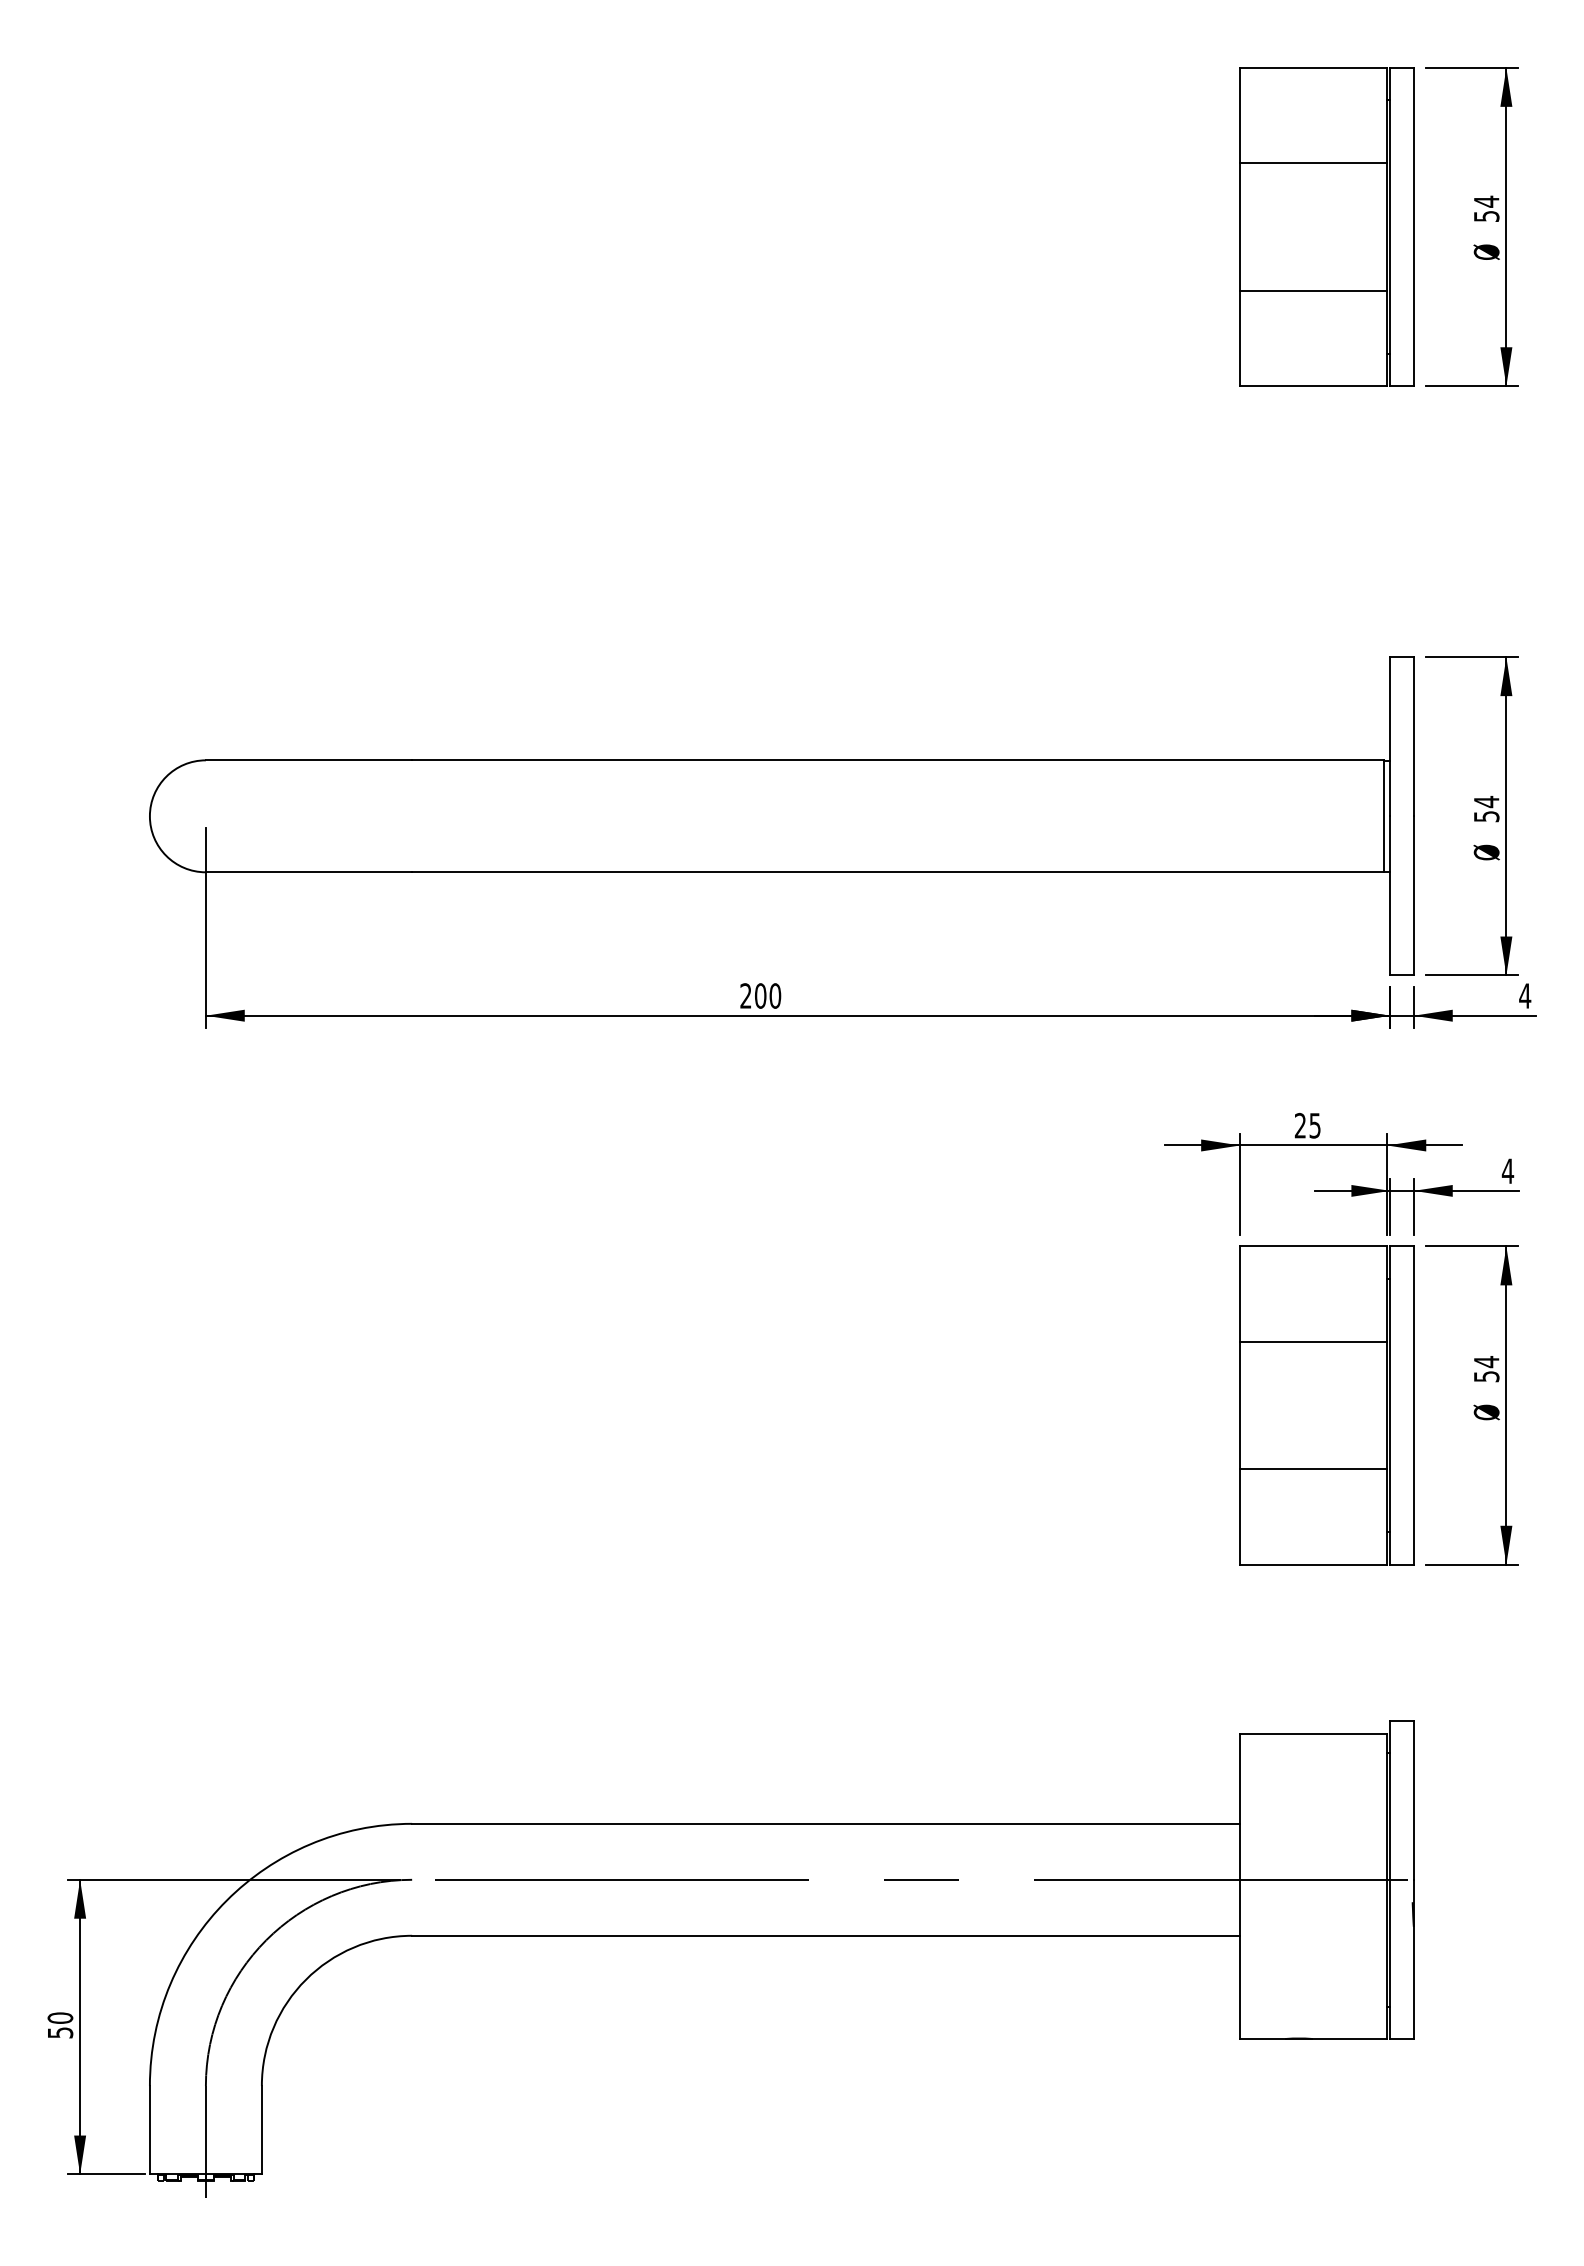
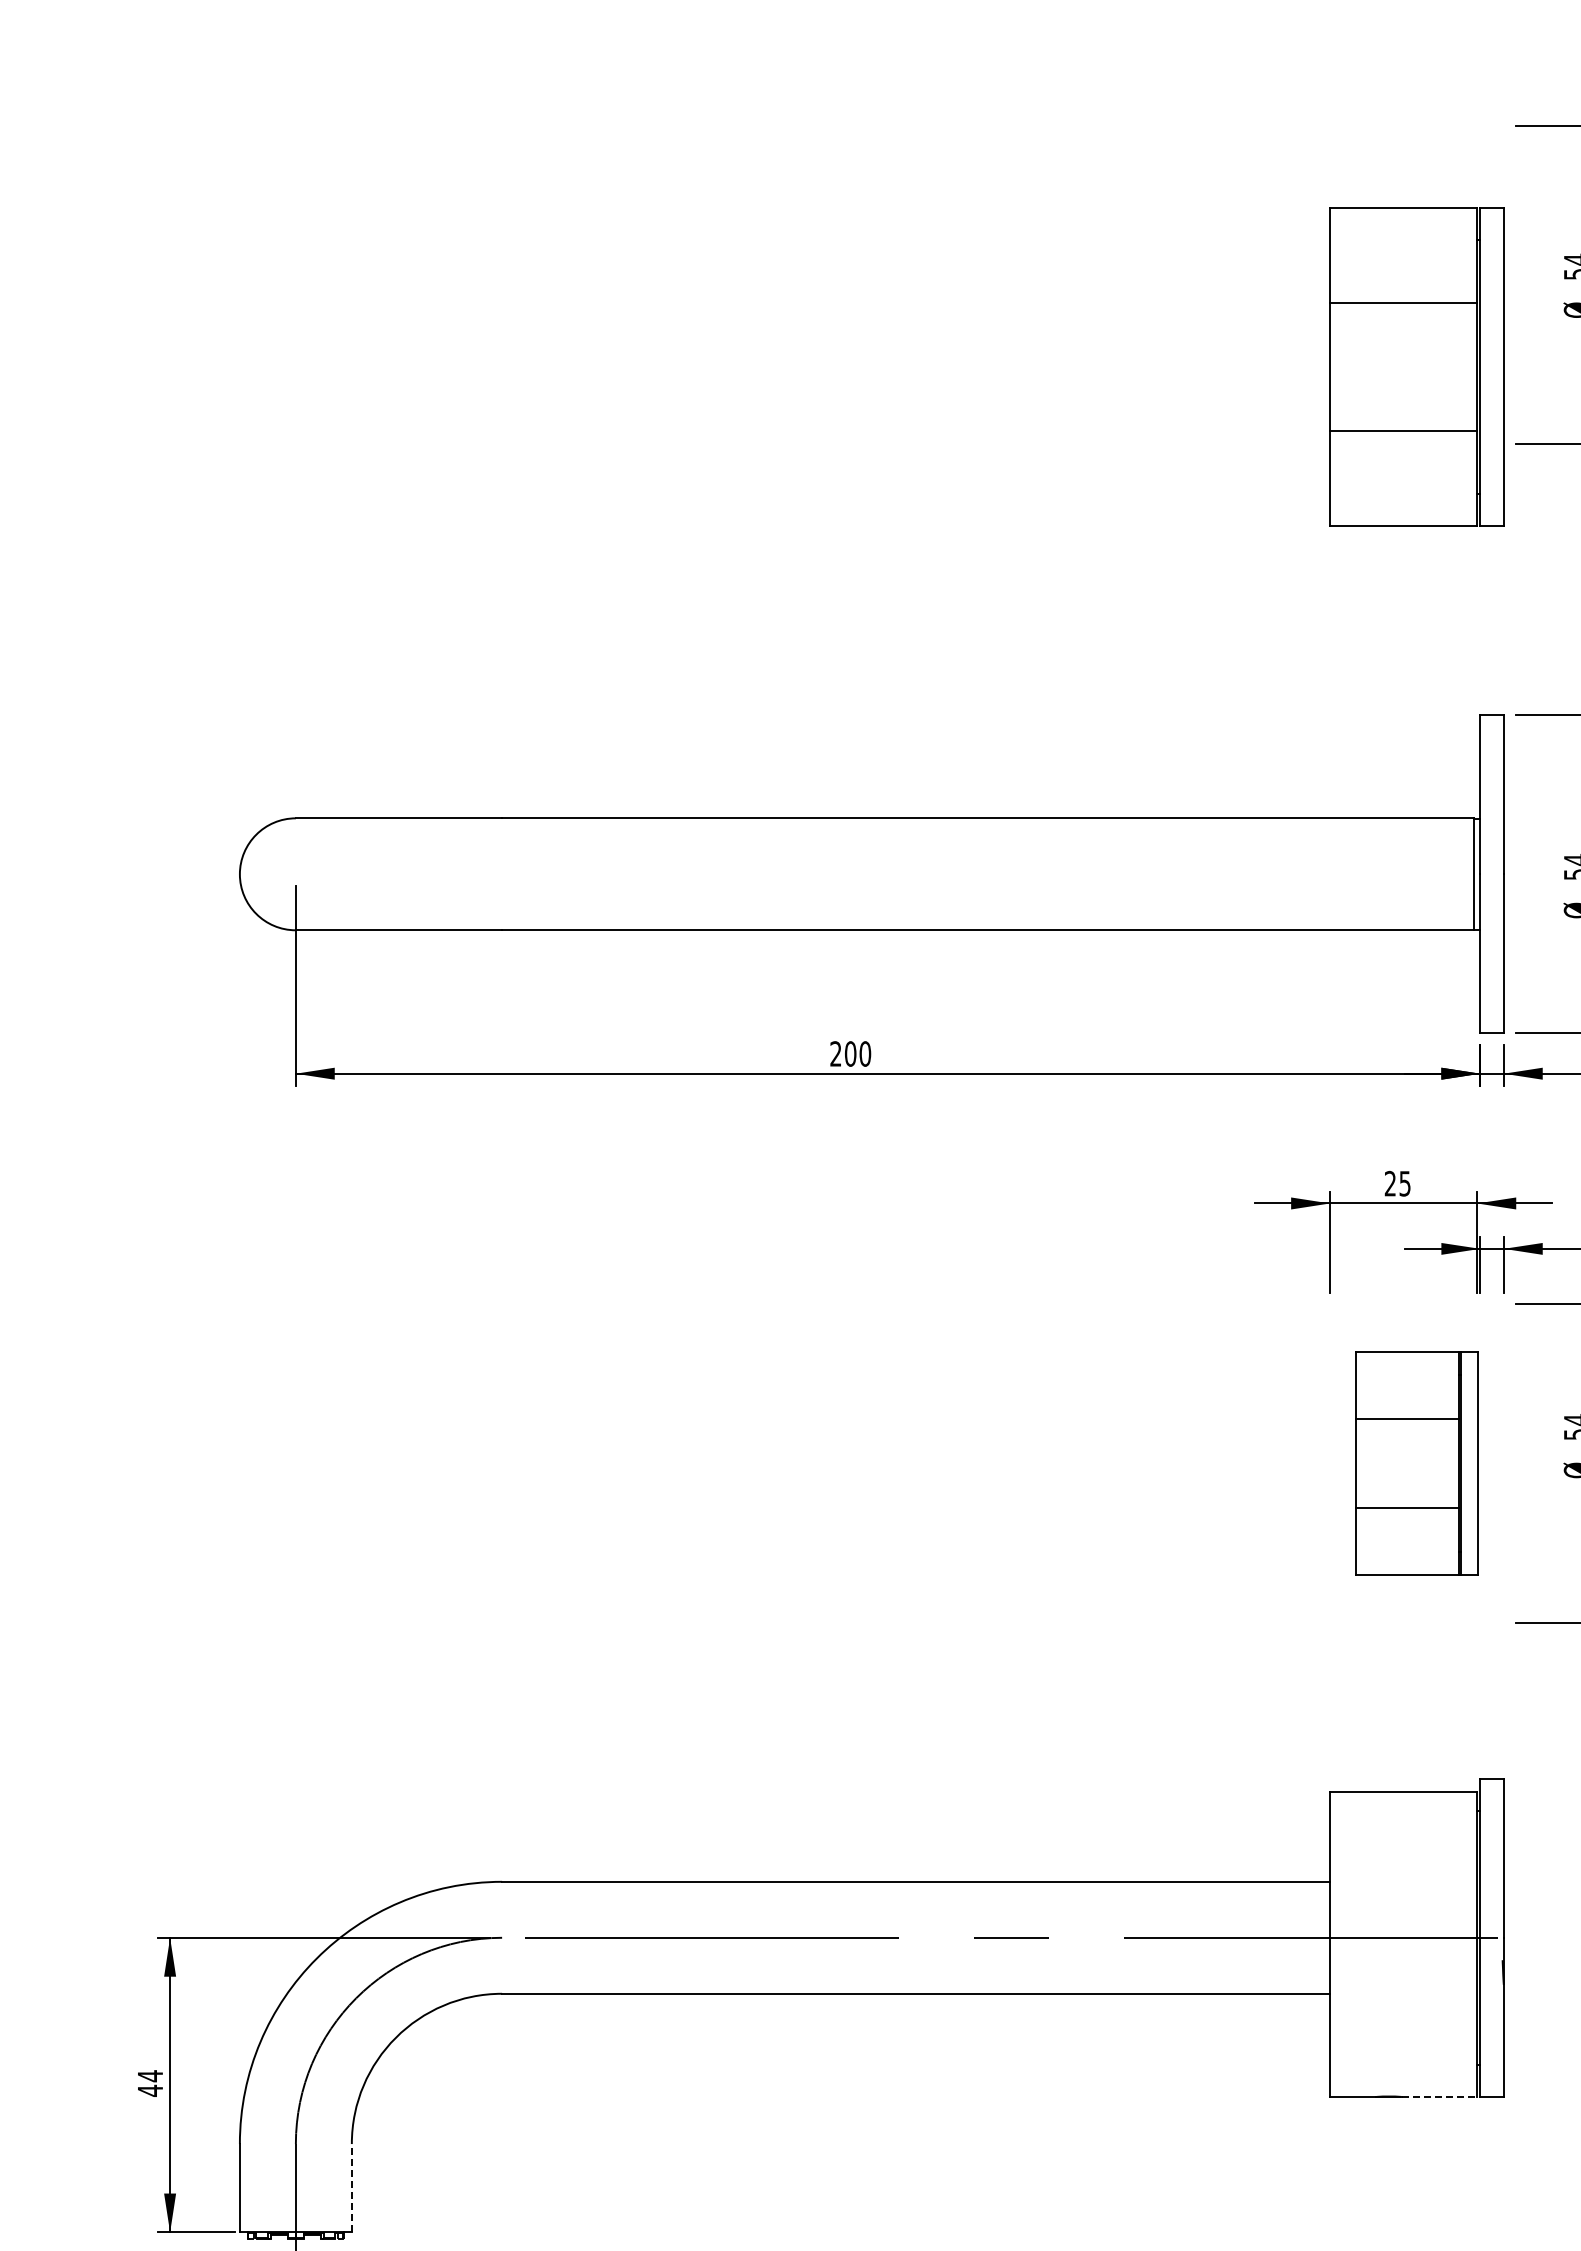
part: (1326, 226) -> (1416, 366), moved
part: (1326, 1405) -> (1416, 1463), size x0.7
text: (60, 2025) -> (150, 2083), 50 -> 44
line: (1349, 2038) -> (1439, 2096), solid -> dashed
line: (261, 2129) -> (351, 2187), solid -> dashed

